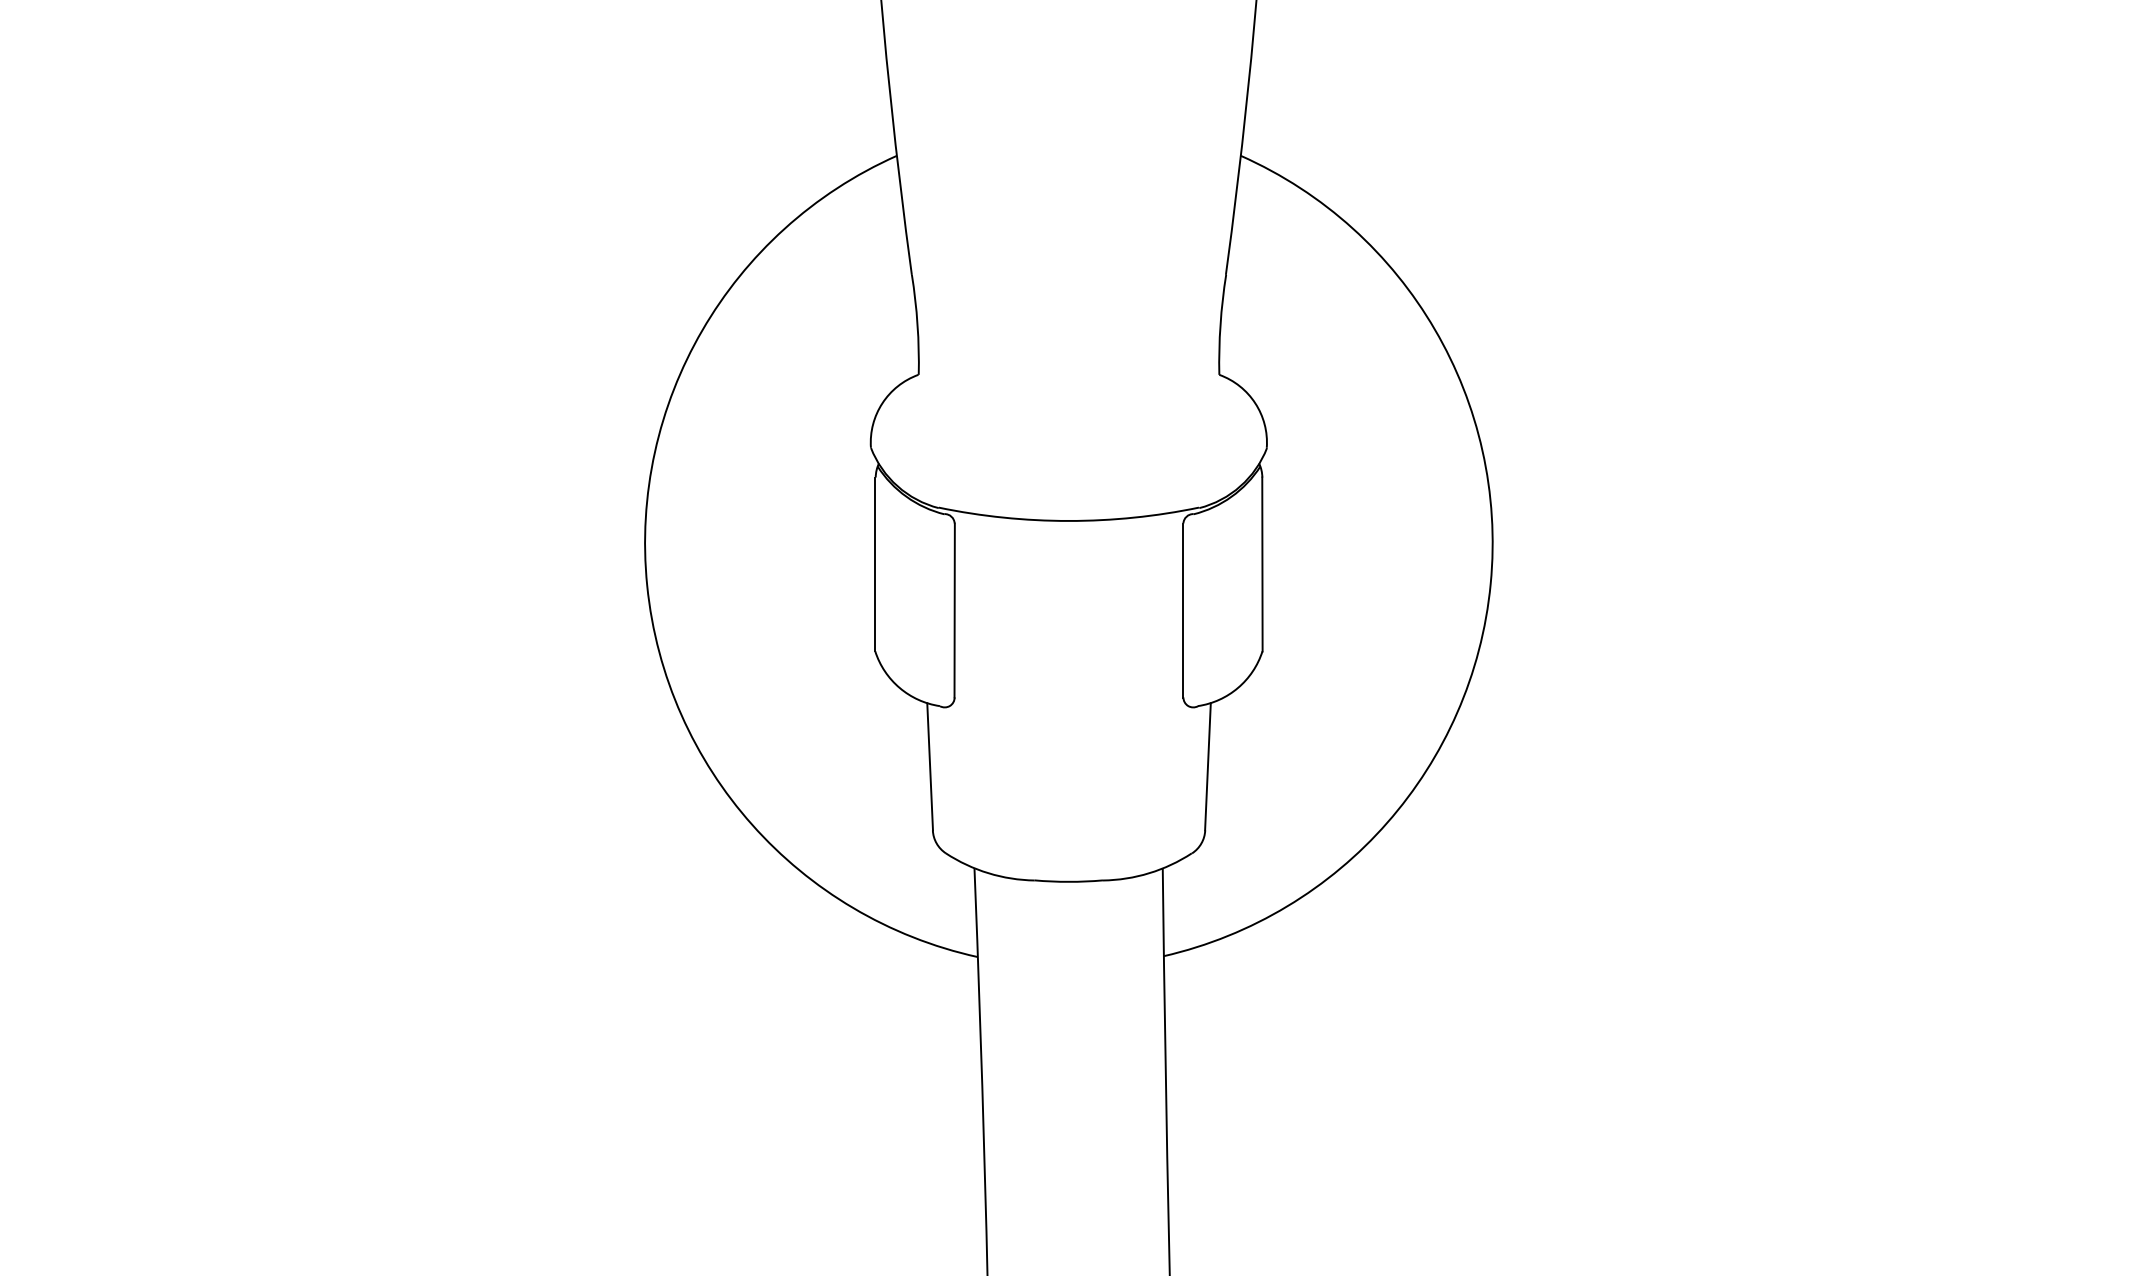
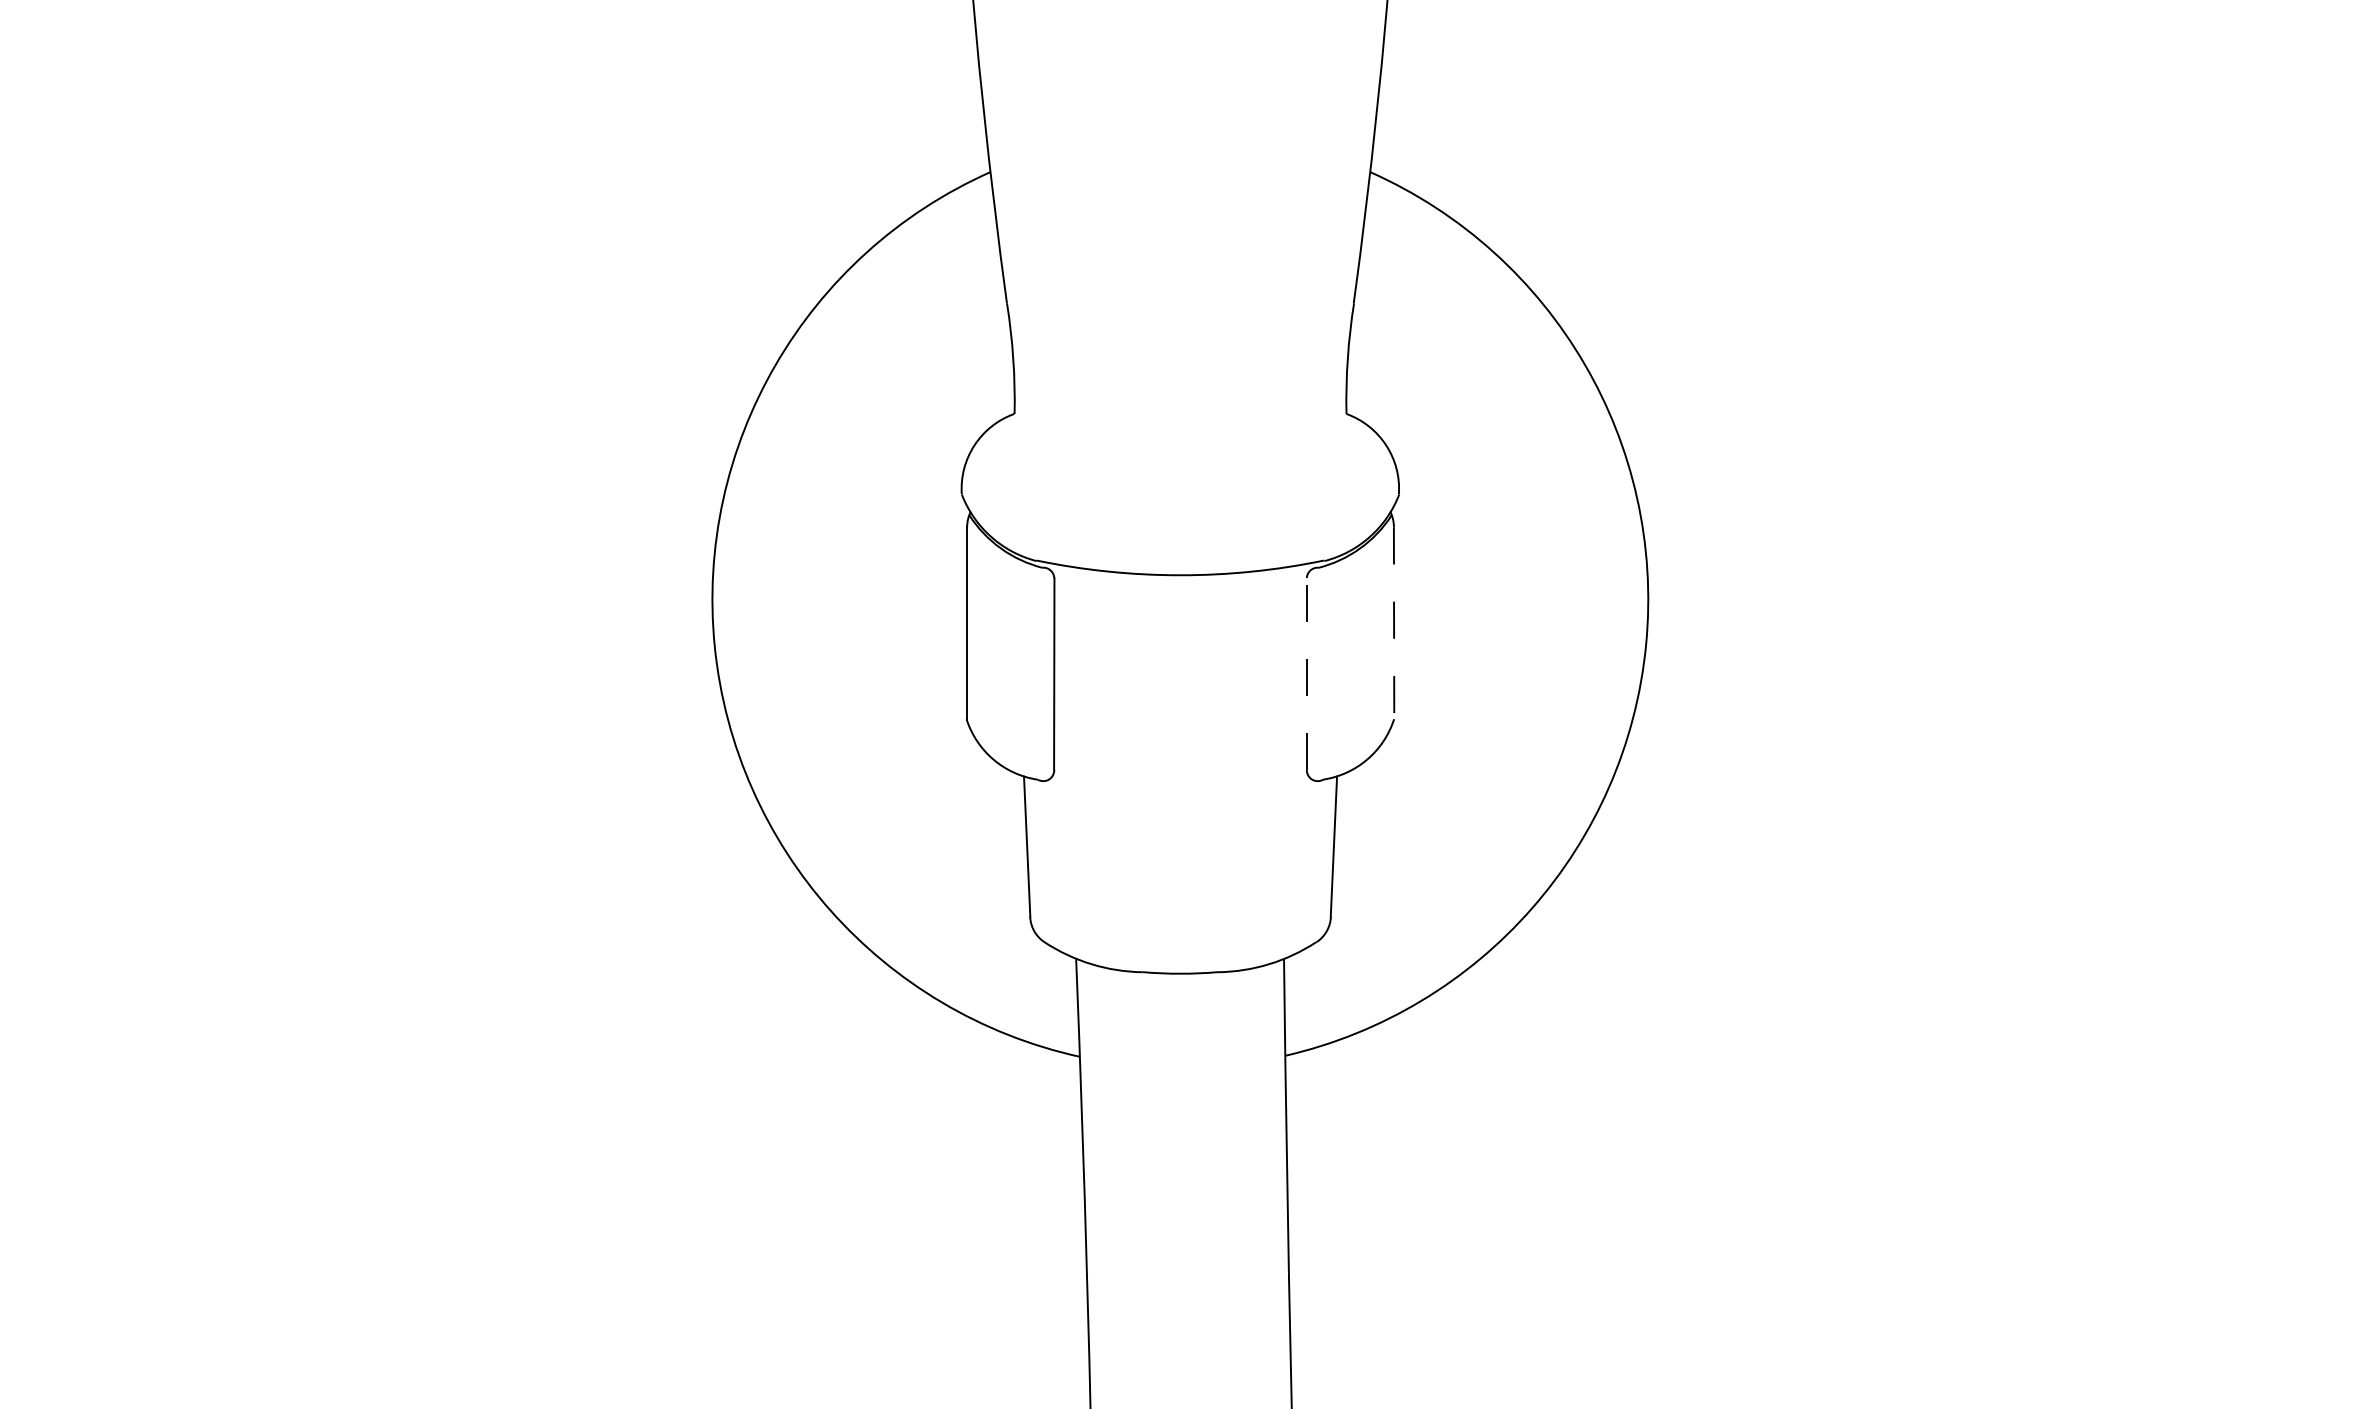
line: (1262, 564) -> (1394, 623), solid -> dashed
line: (1183, 610) -> (1306, 674), solid -> dashed

